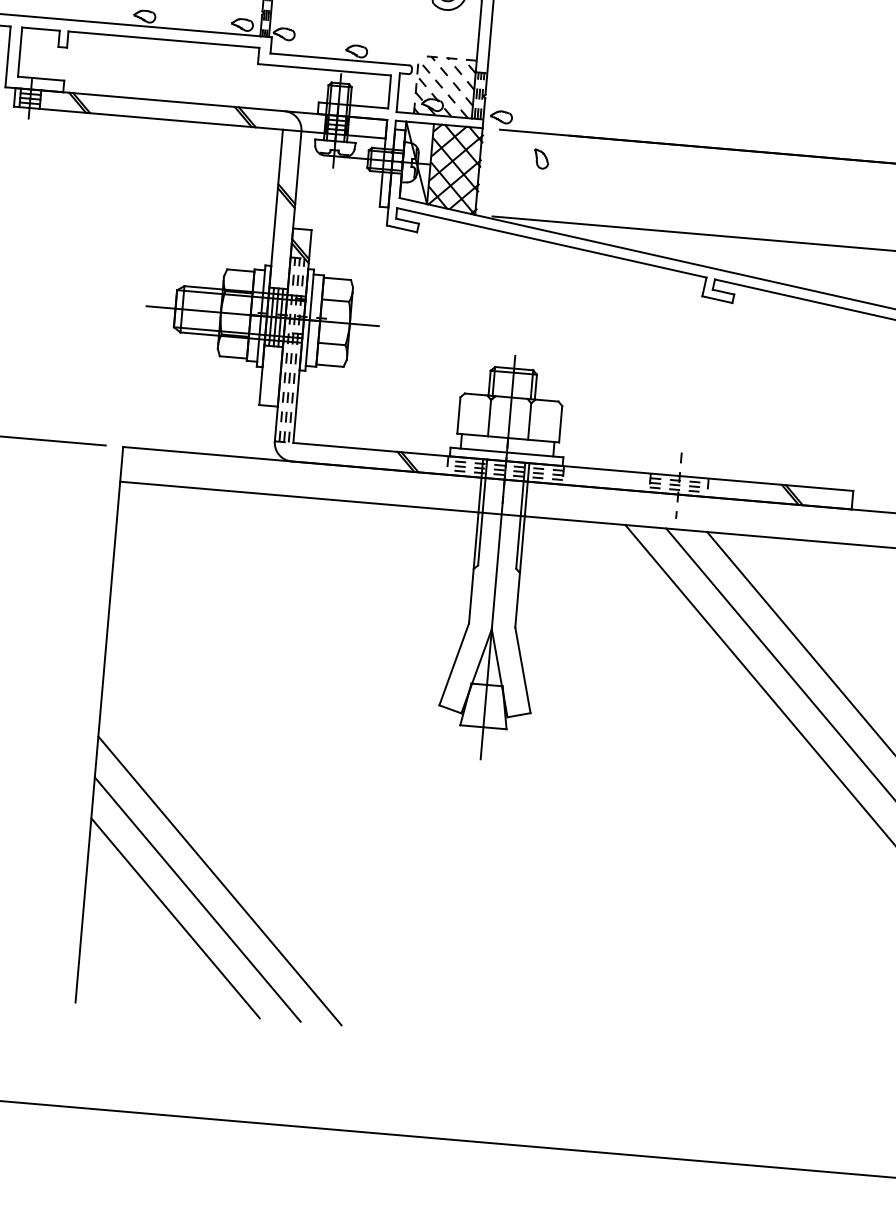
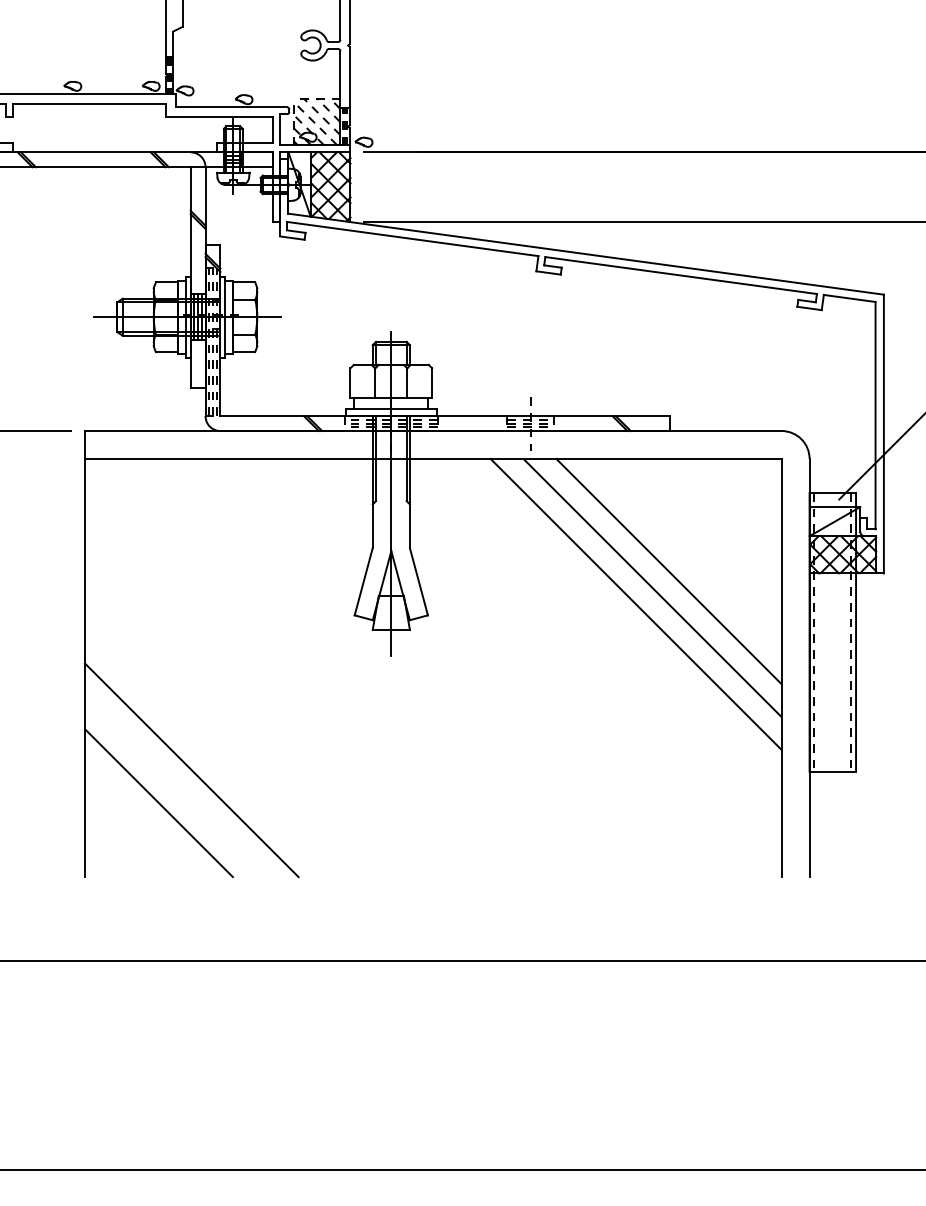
part: (541, 158) -> (398, 172), removed
line: (197, 899) -> (175, 786), removed

